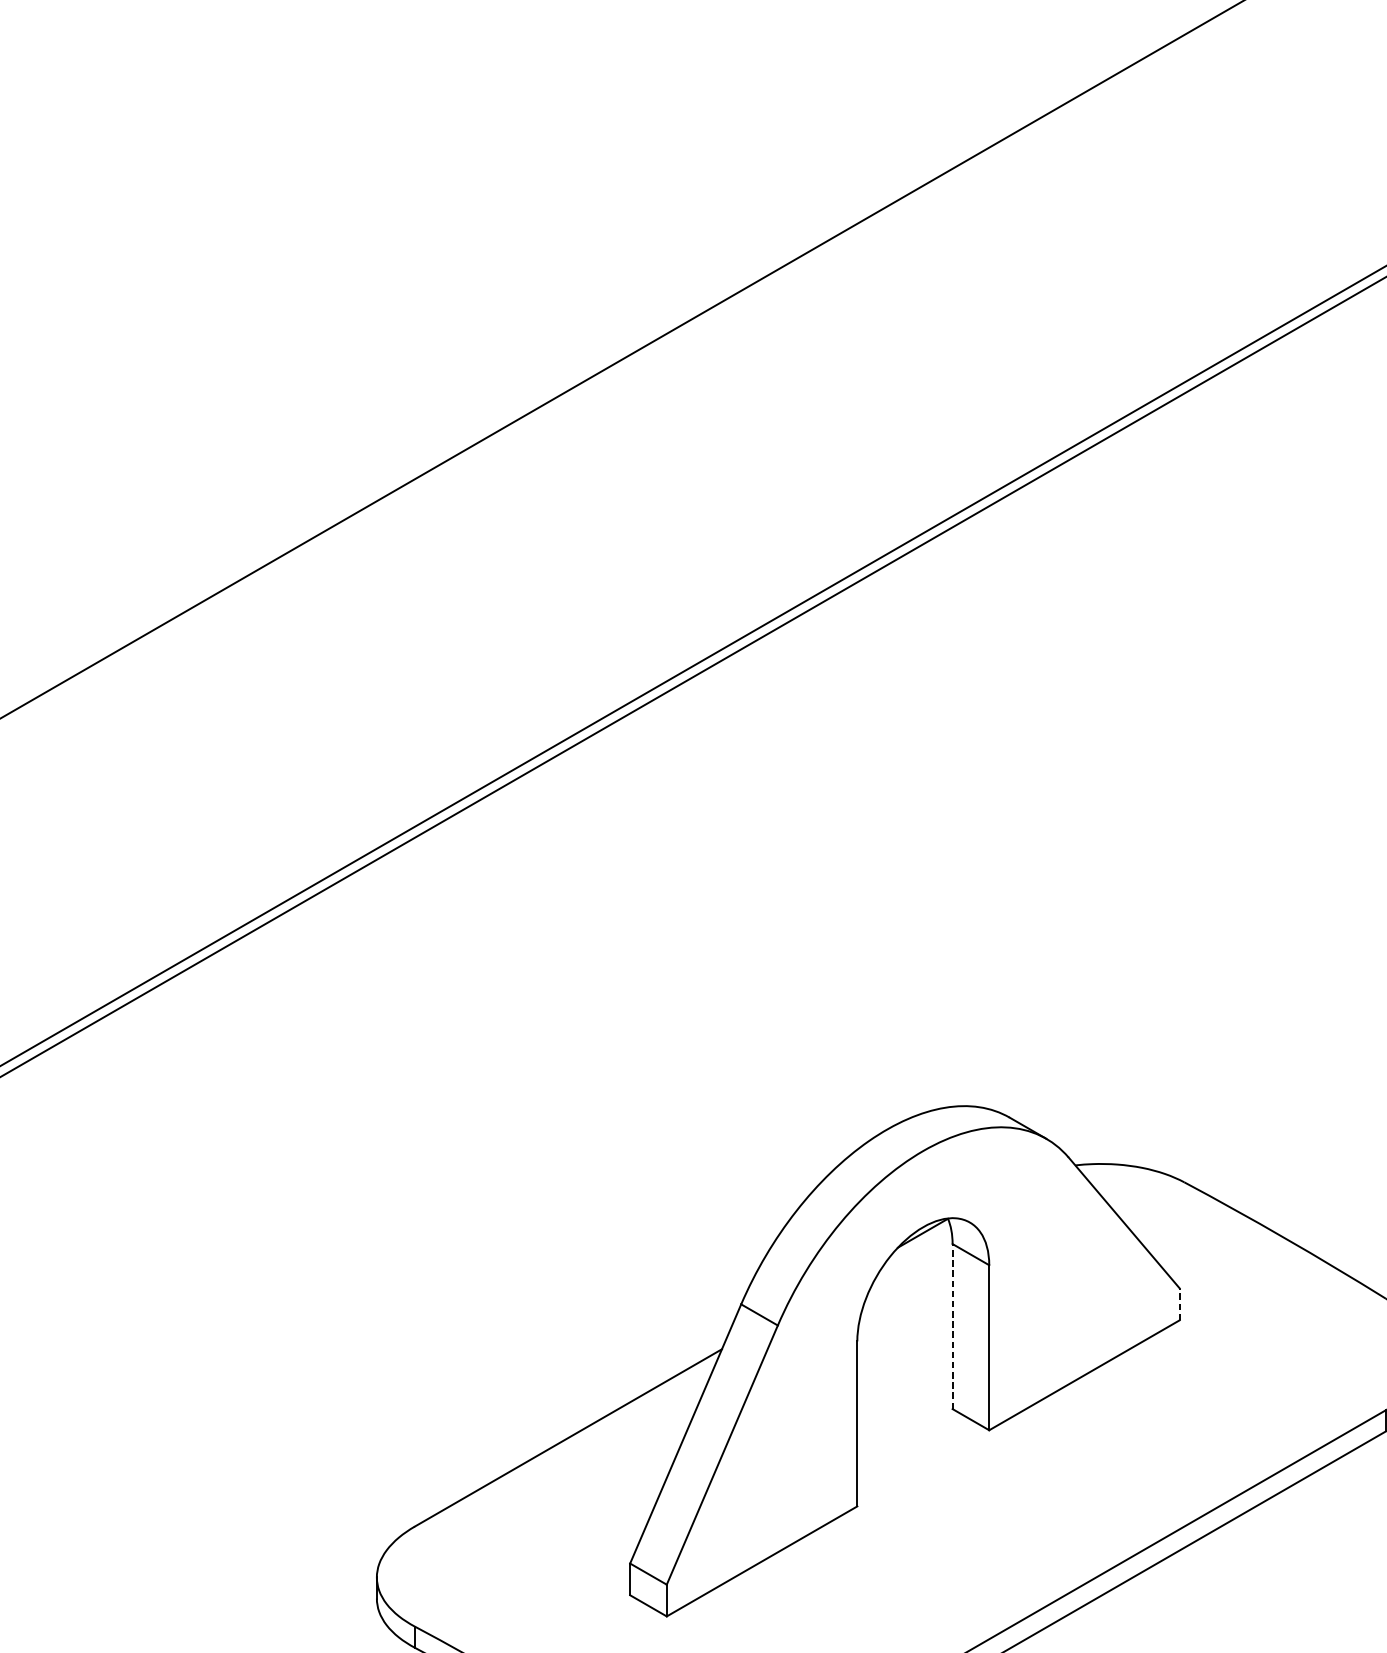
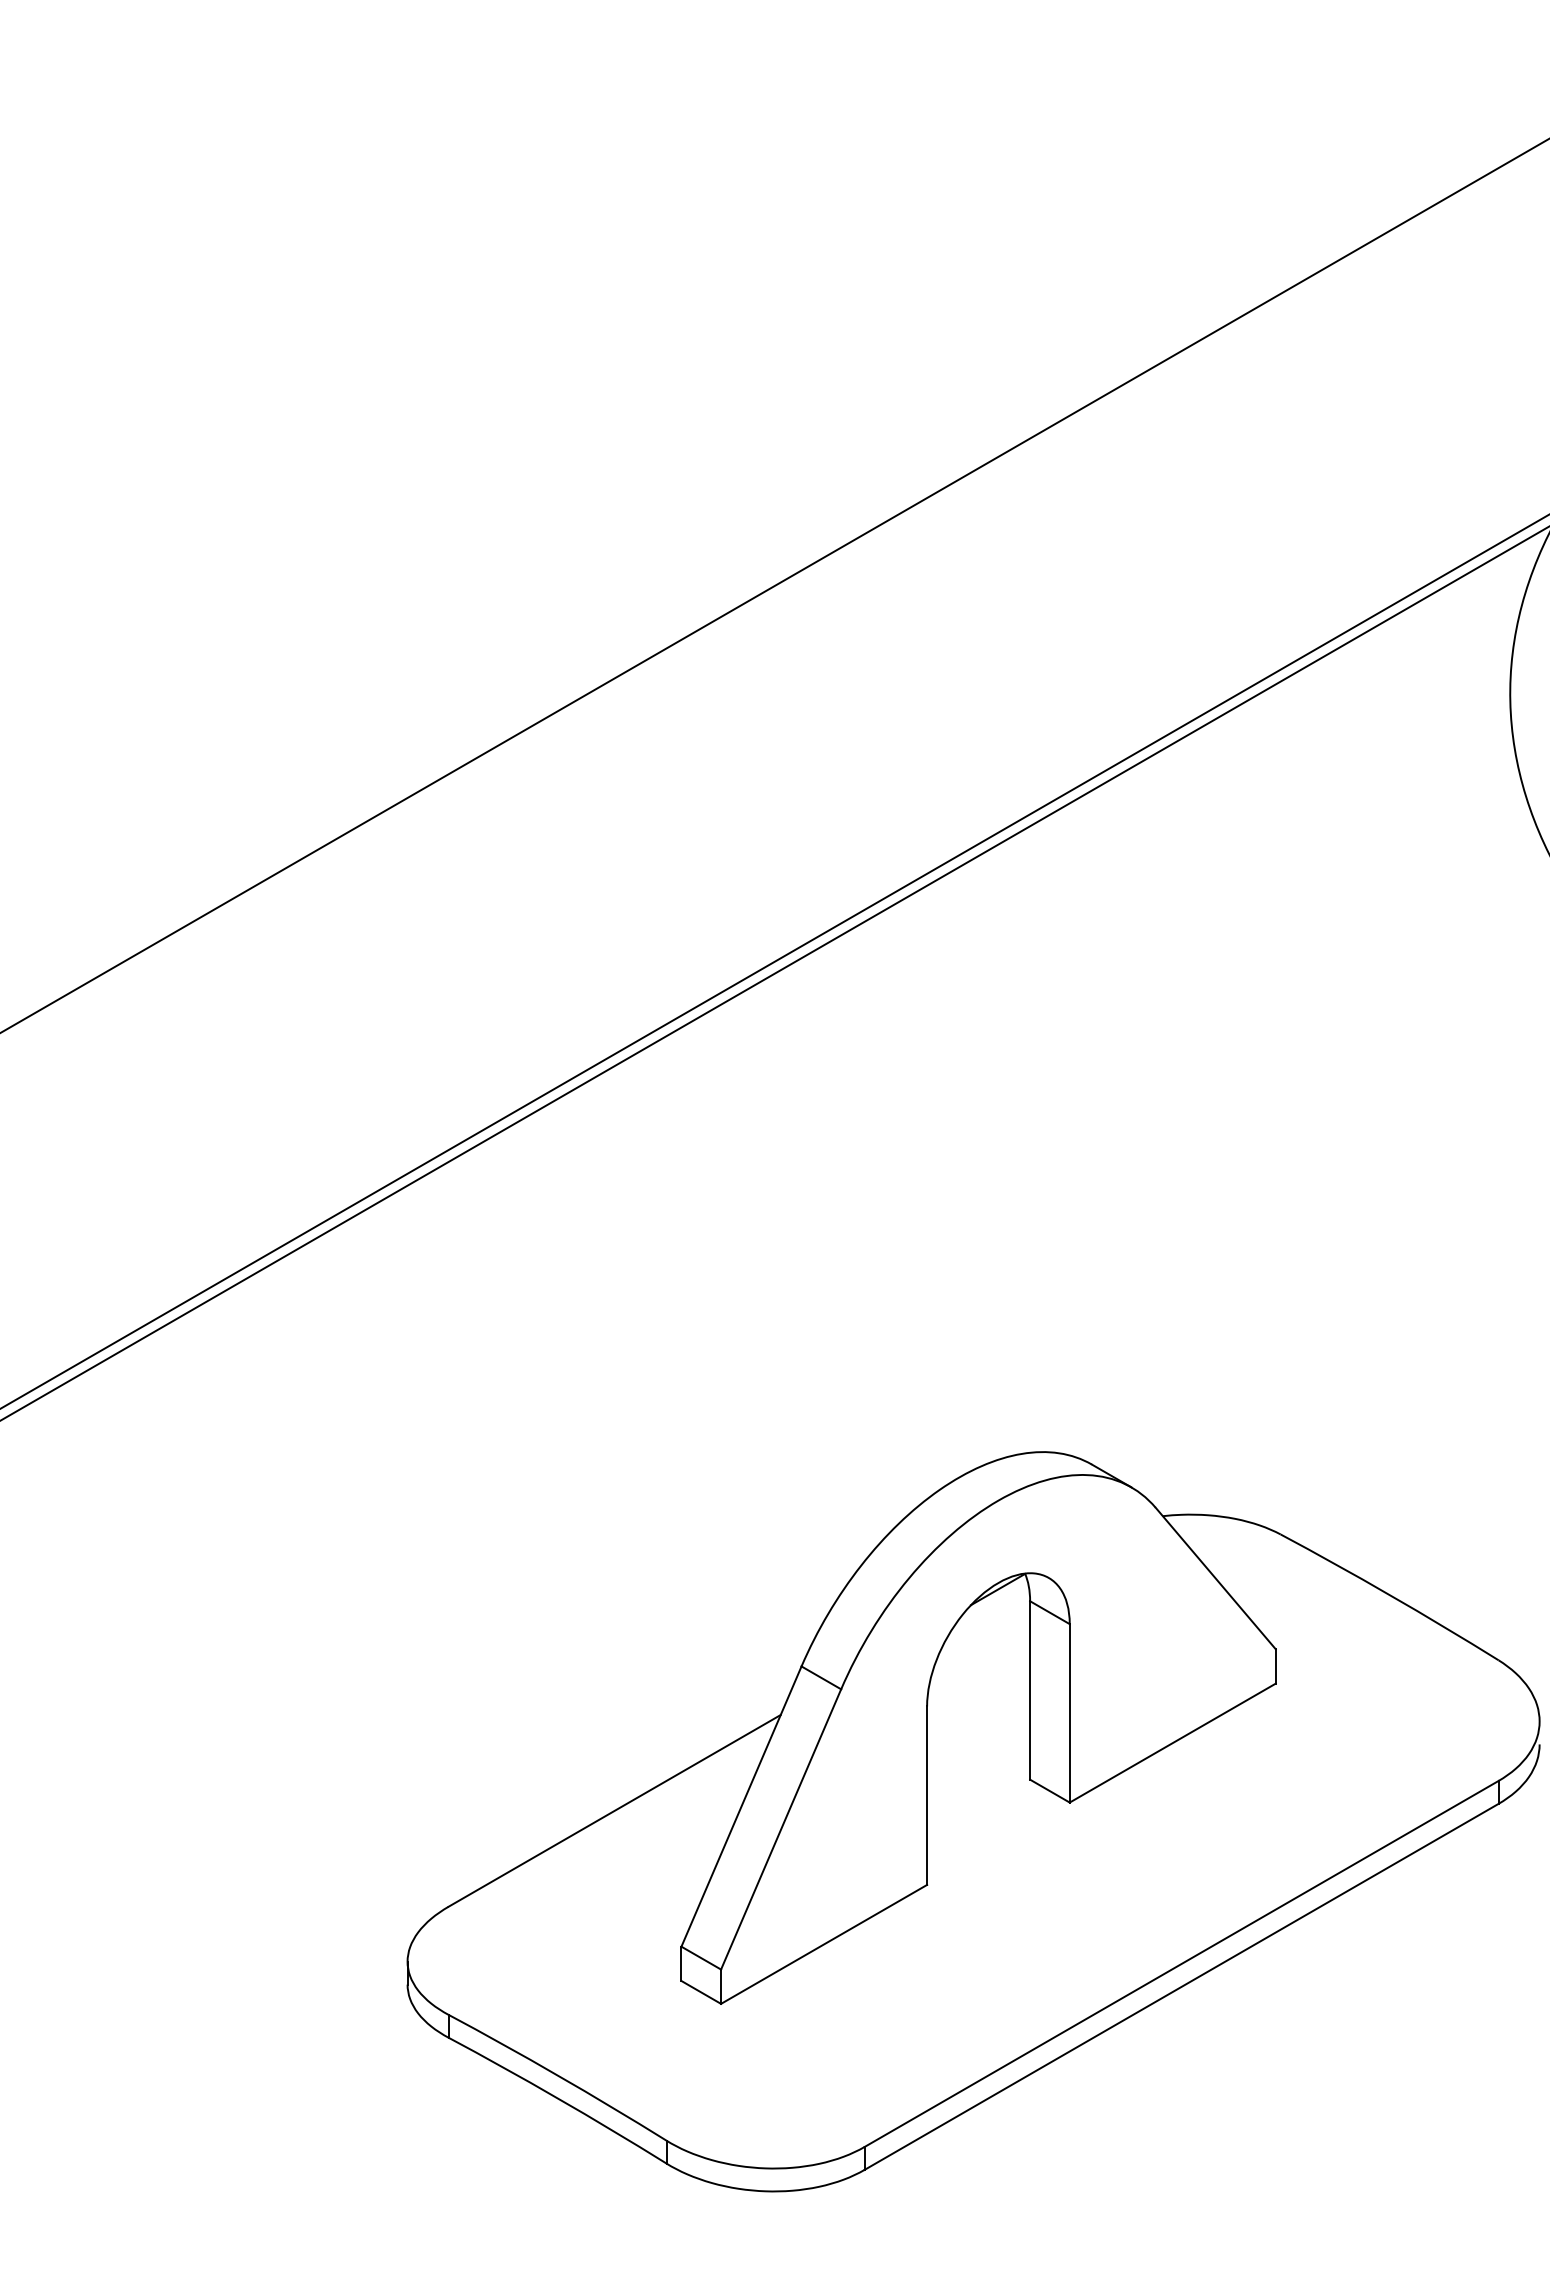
line: (1179, 1303) -> (1275, 1665), dashed -> solid
line: (952, 1325) -> (1030, 1689), dashed -> solid

